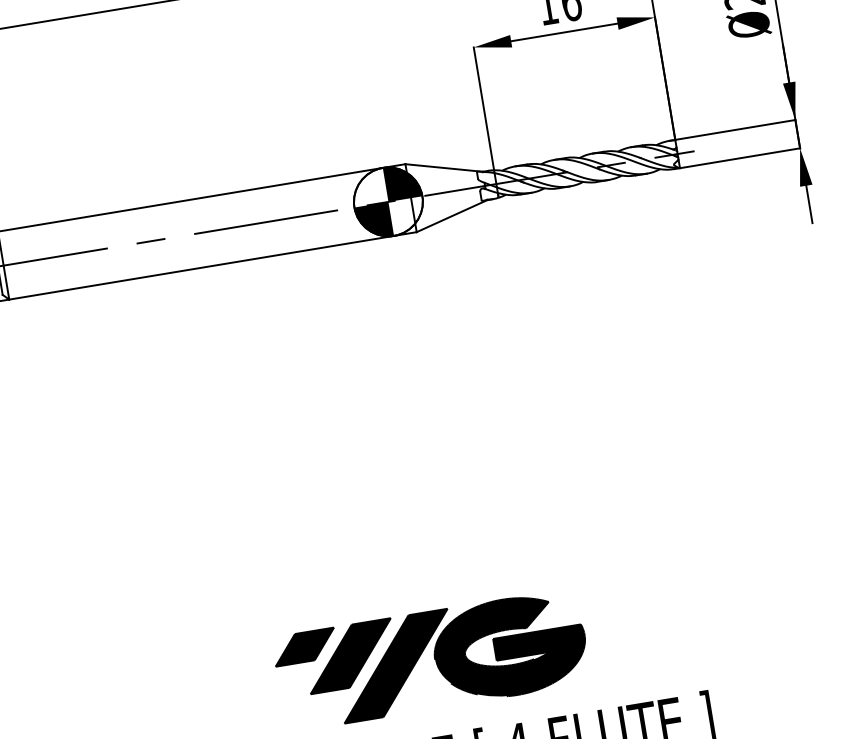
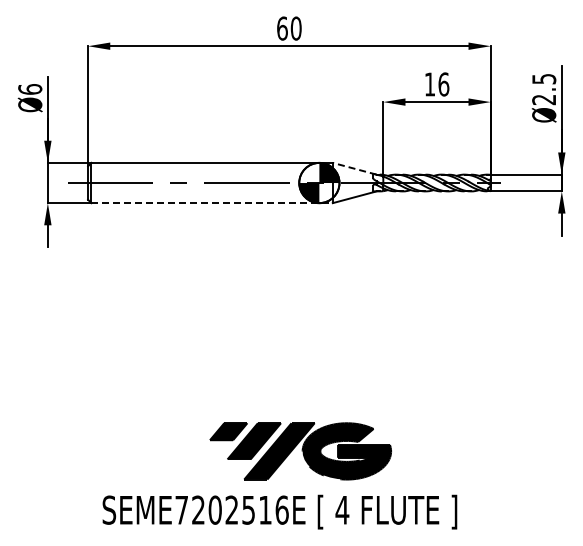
line: (443, 167) -> (354, 168), solid -> dashed
line: (213, 266) -> (212, 203), solid -> dashed

